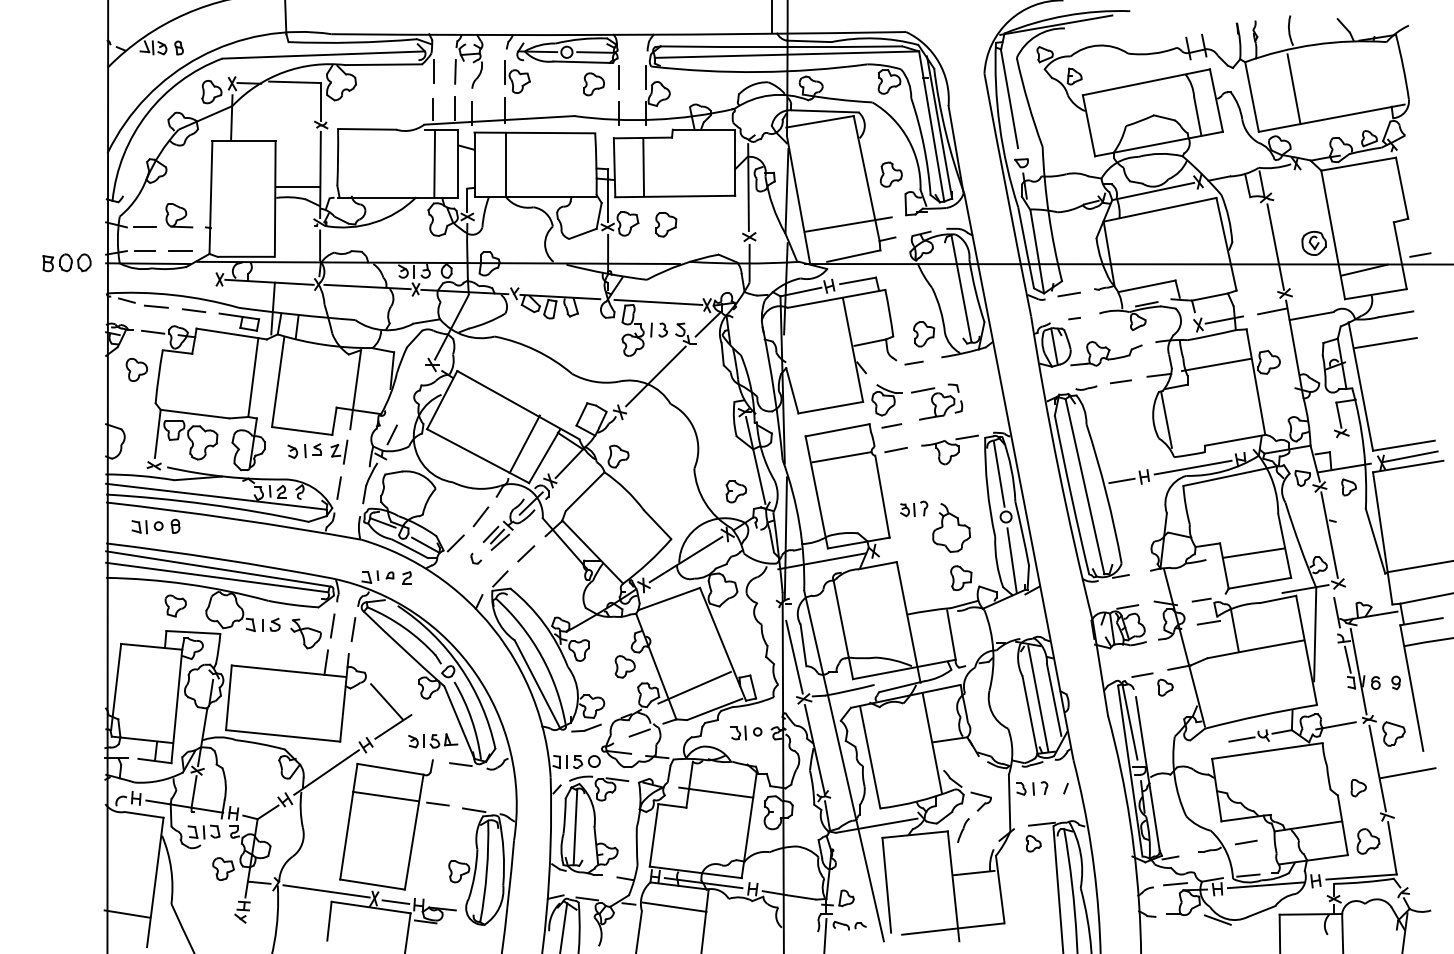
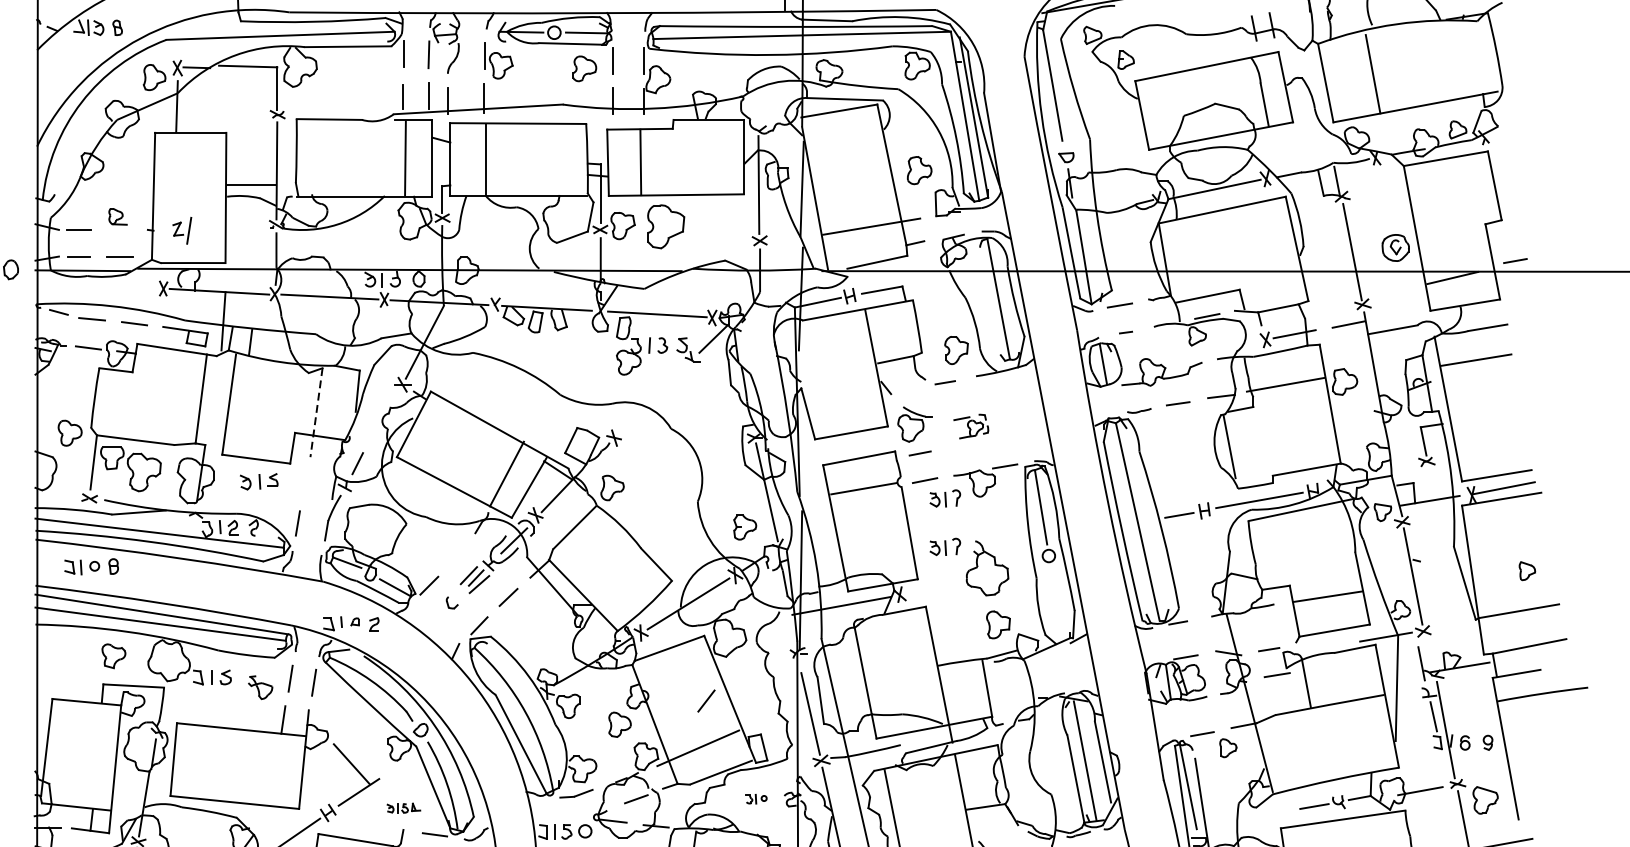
part: (179, 215) -> (118, 216), size x0.6
part: (666, 224) -> (666, 226), size x1.6
part: (136, 369) -> (69, 432), moved
line: (655, 376) -> (654, 397), removed
line: (355, 389) -> (316, 412), solid -> dashed
part: (937, 401) -> (971, 425), size x0.6
part: (339, 451) -> (182, 230), moved
part: (914, 465) -> (945, 498), added
part: (1348, 487) -> (1526, 571), moved
line: (480, 516) -> (705, 700), moved
line: (1011, 560) -> (1054, 604), removed
part: (305, 633) -> (260, 687), size x0.7
part: (746, 732) -> (756, 798), size x0.6
part: (433, 740) -> (404, 807), size x0.6

